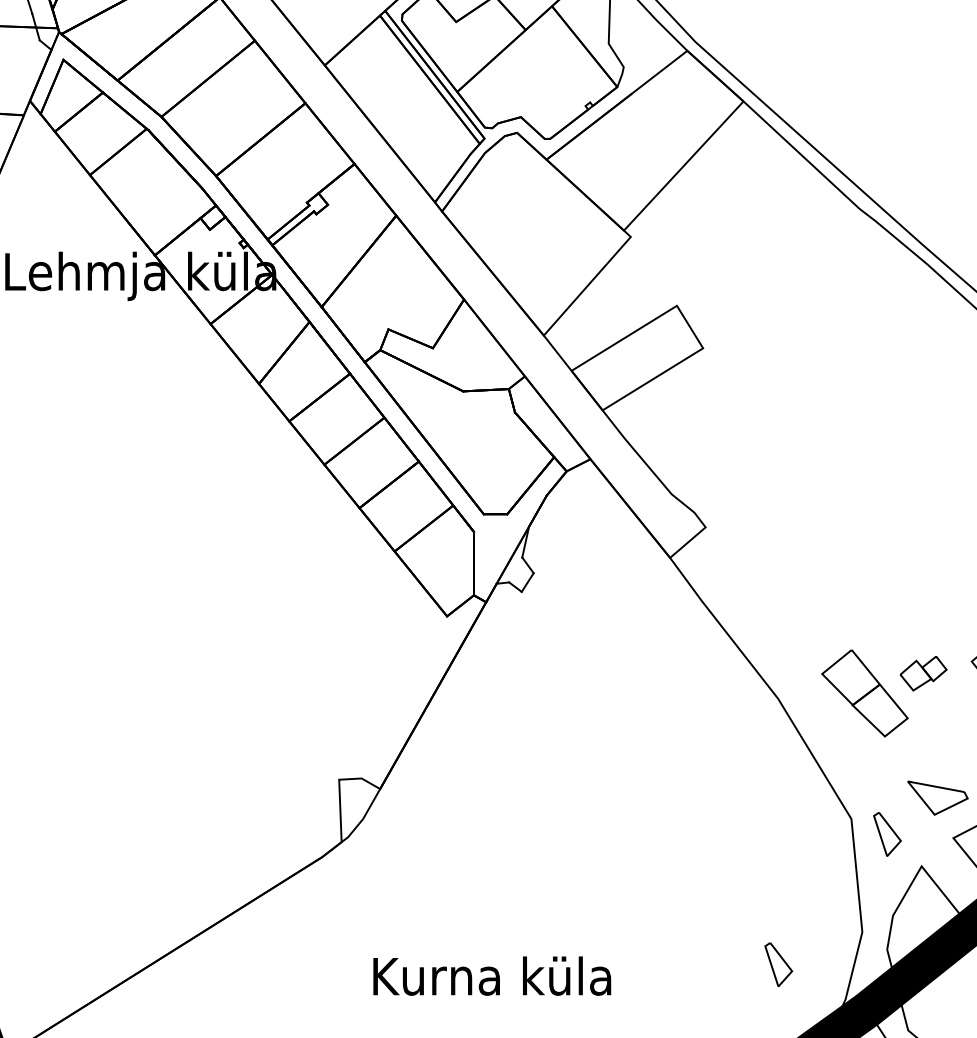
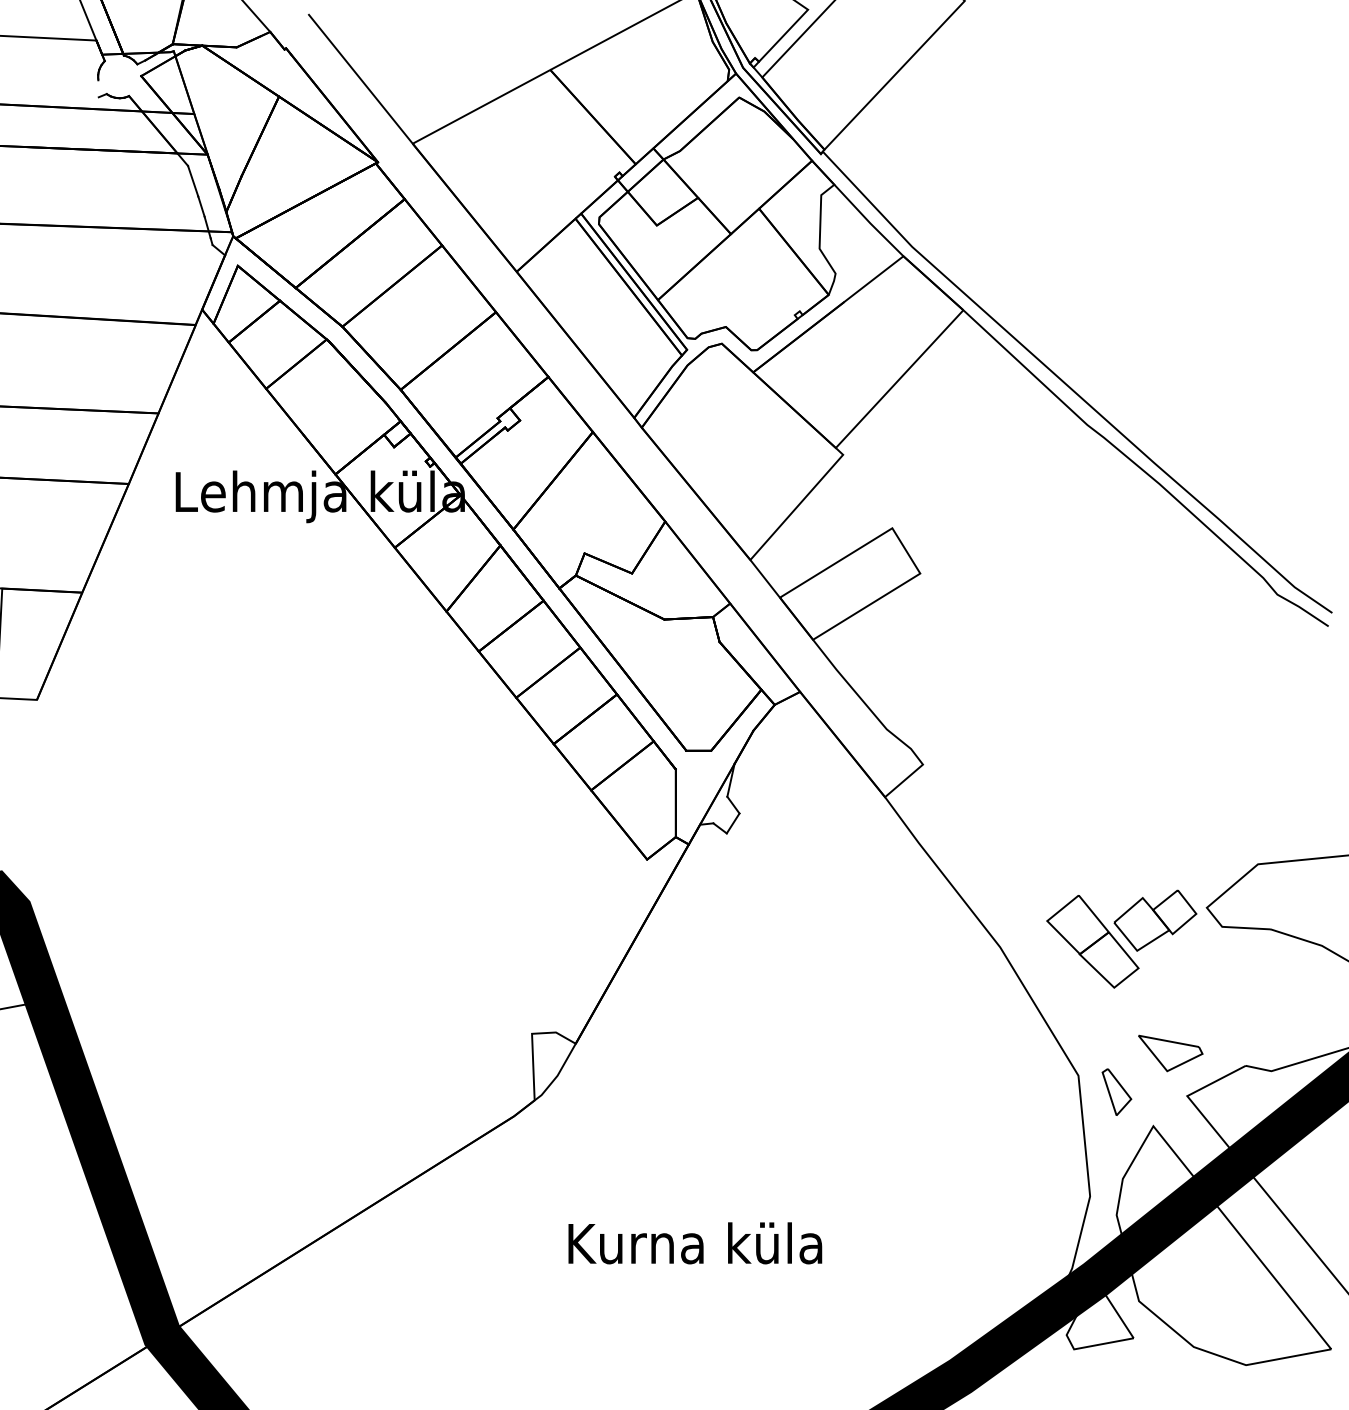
part: (923, 673) -> (1155, 920), size x1.67
part: (778, 964) -> (1000, 1230), removed

